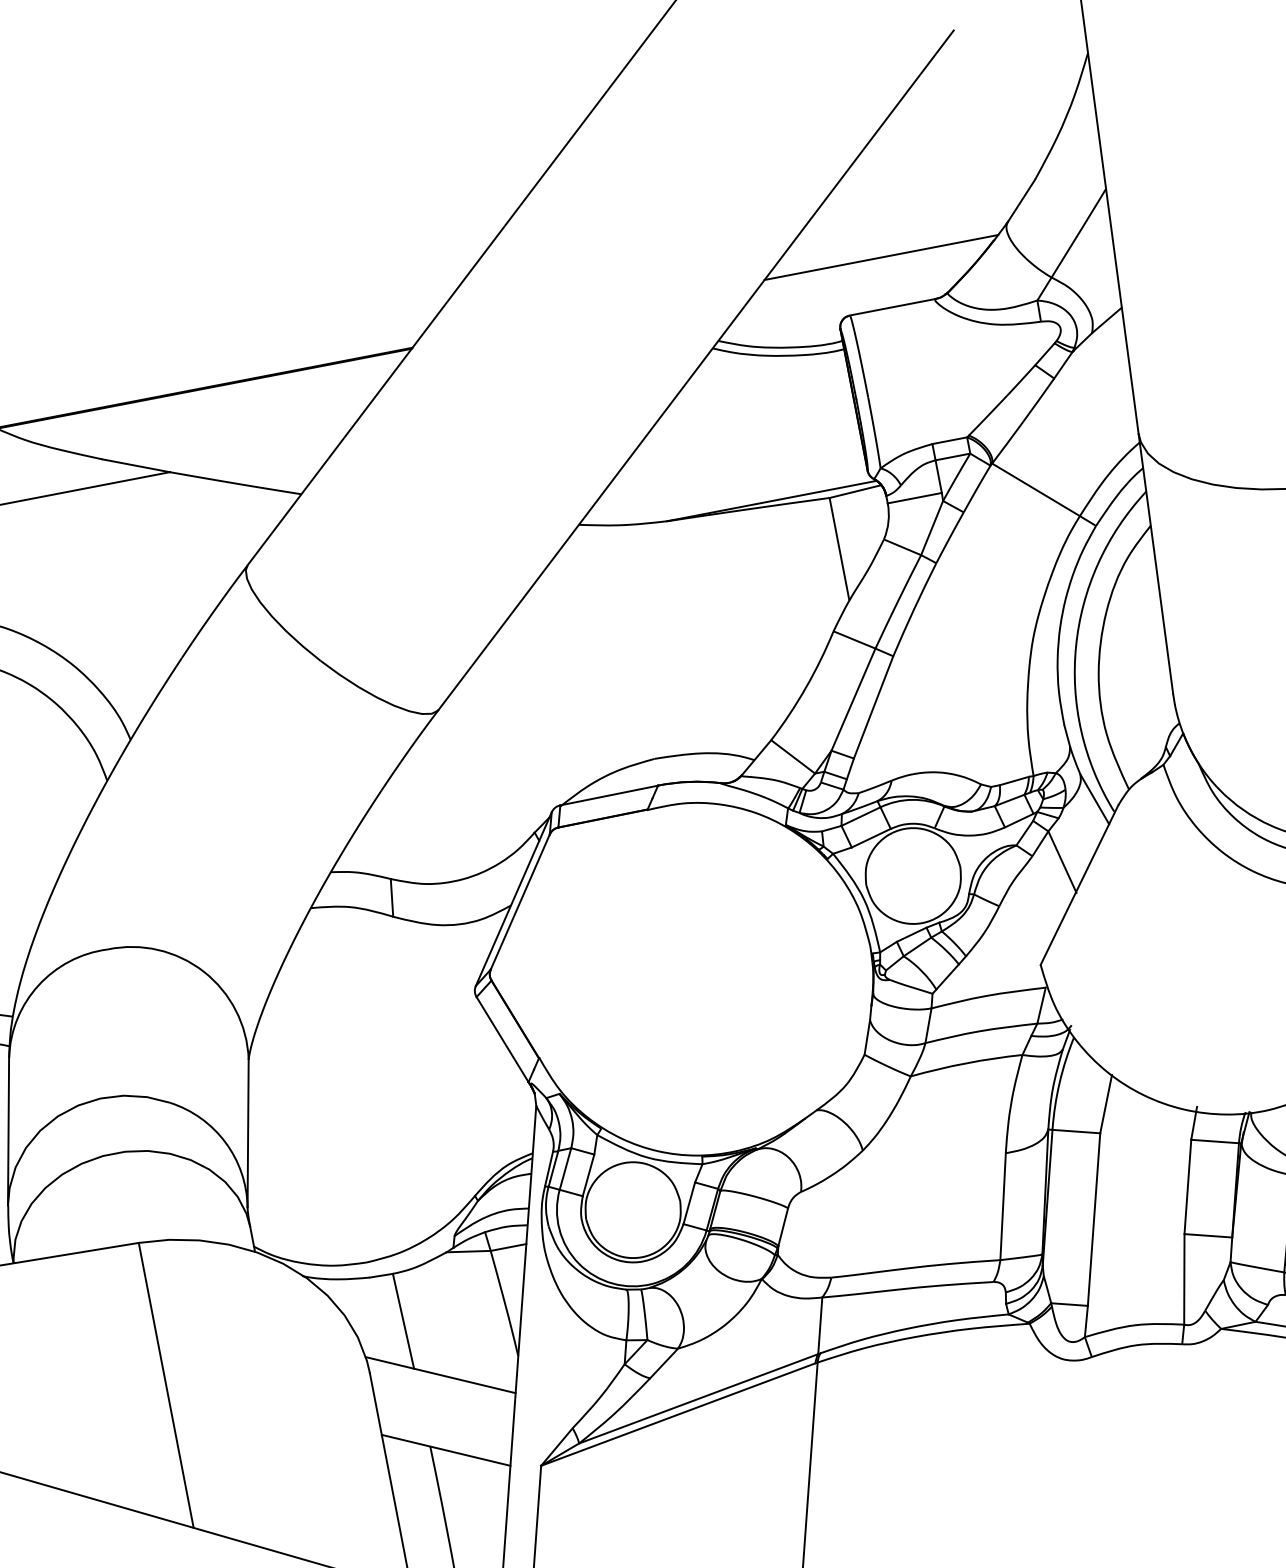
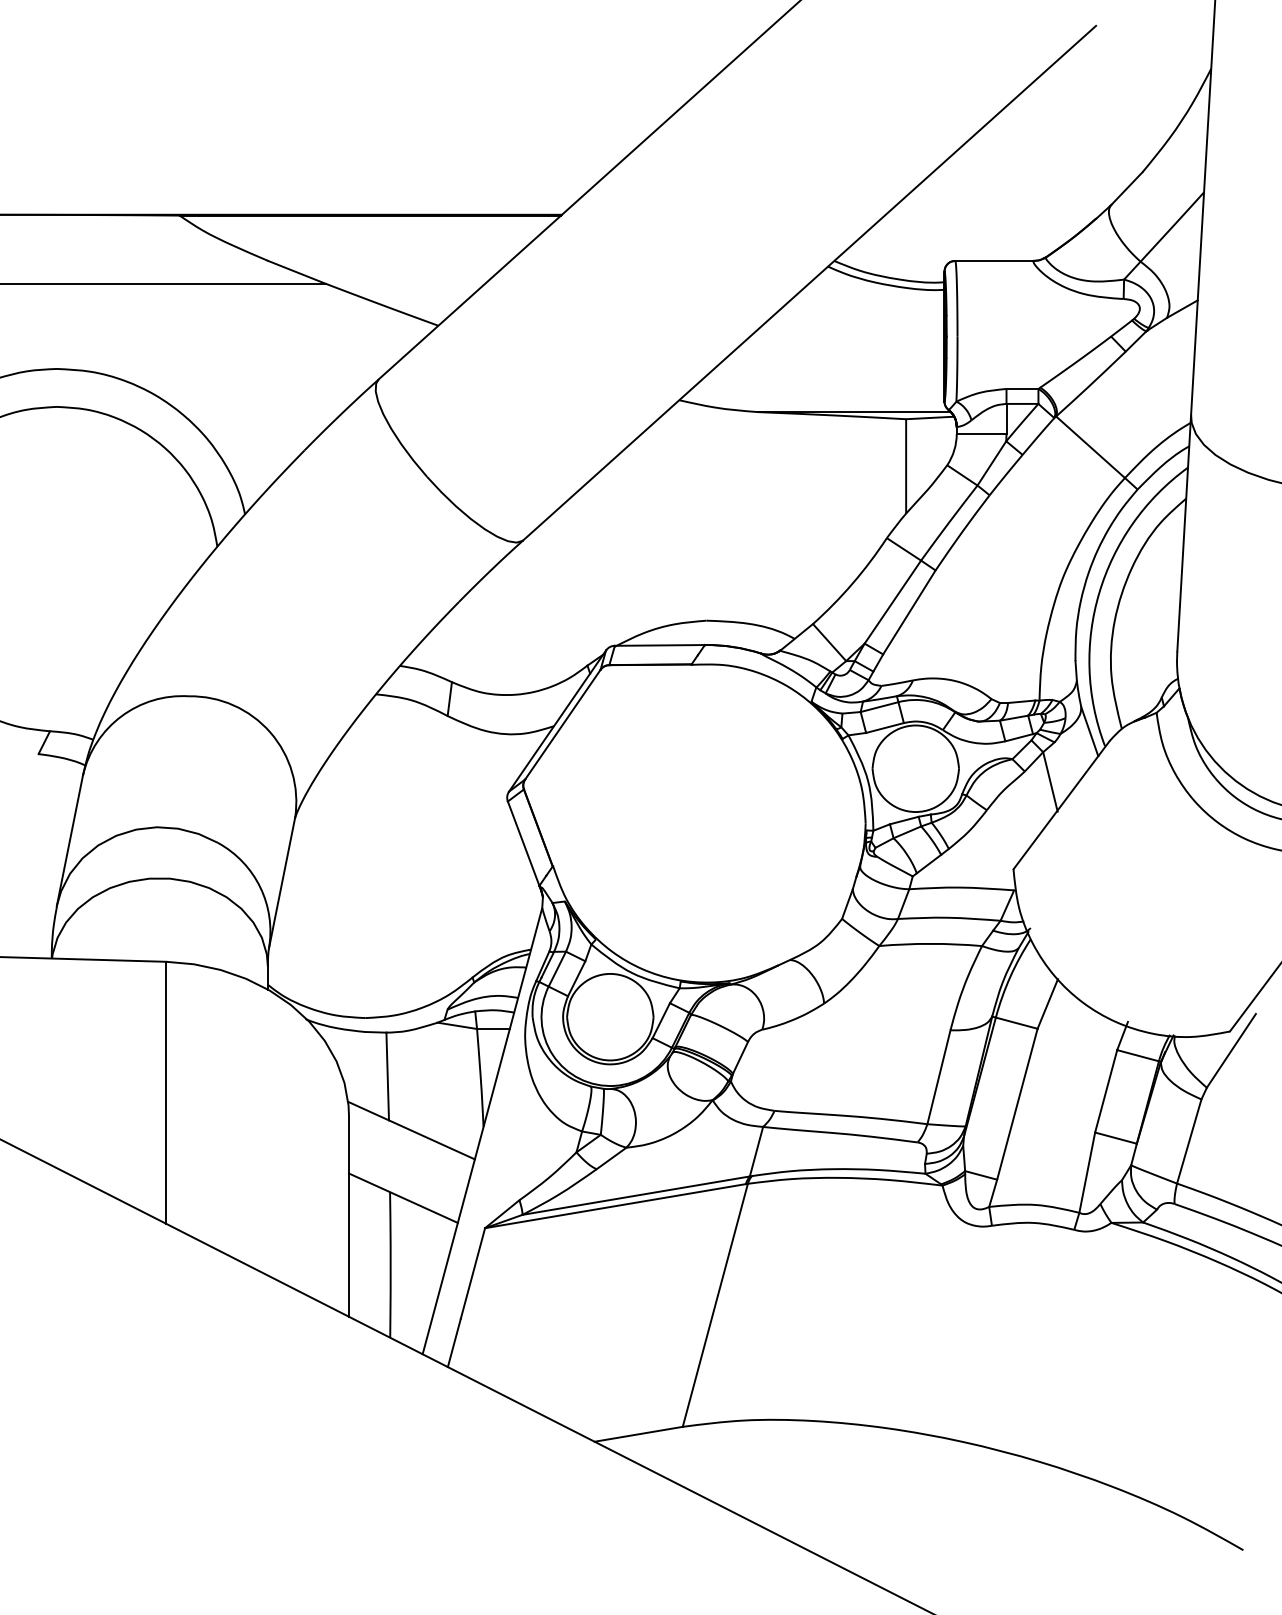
line: (880, 257) -> (992, 214), removed

